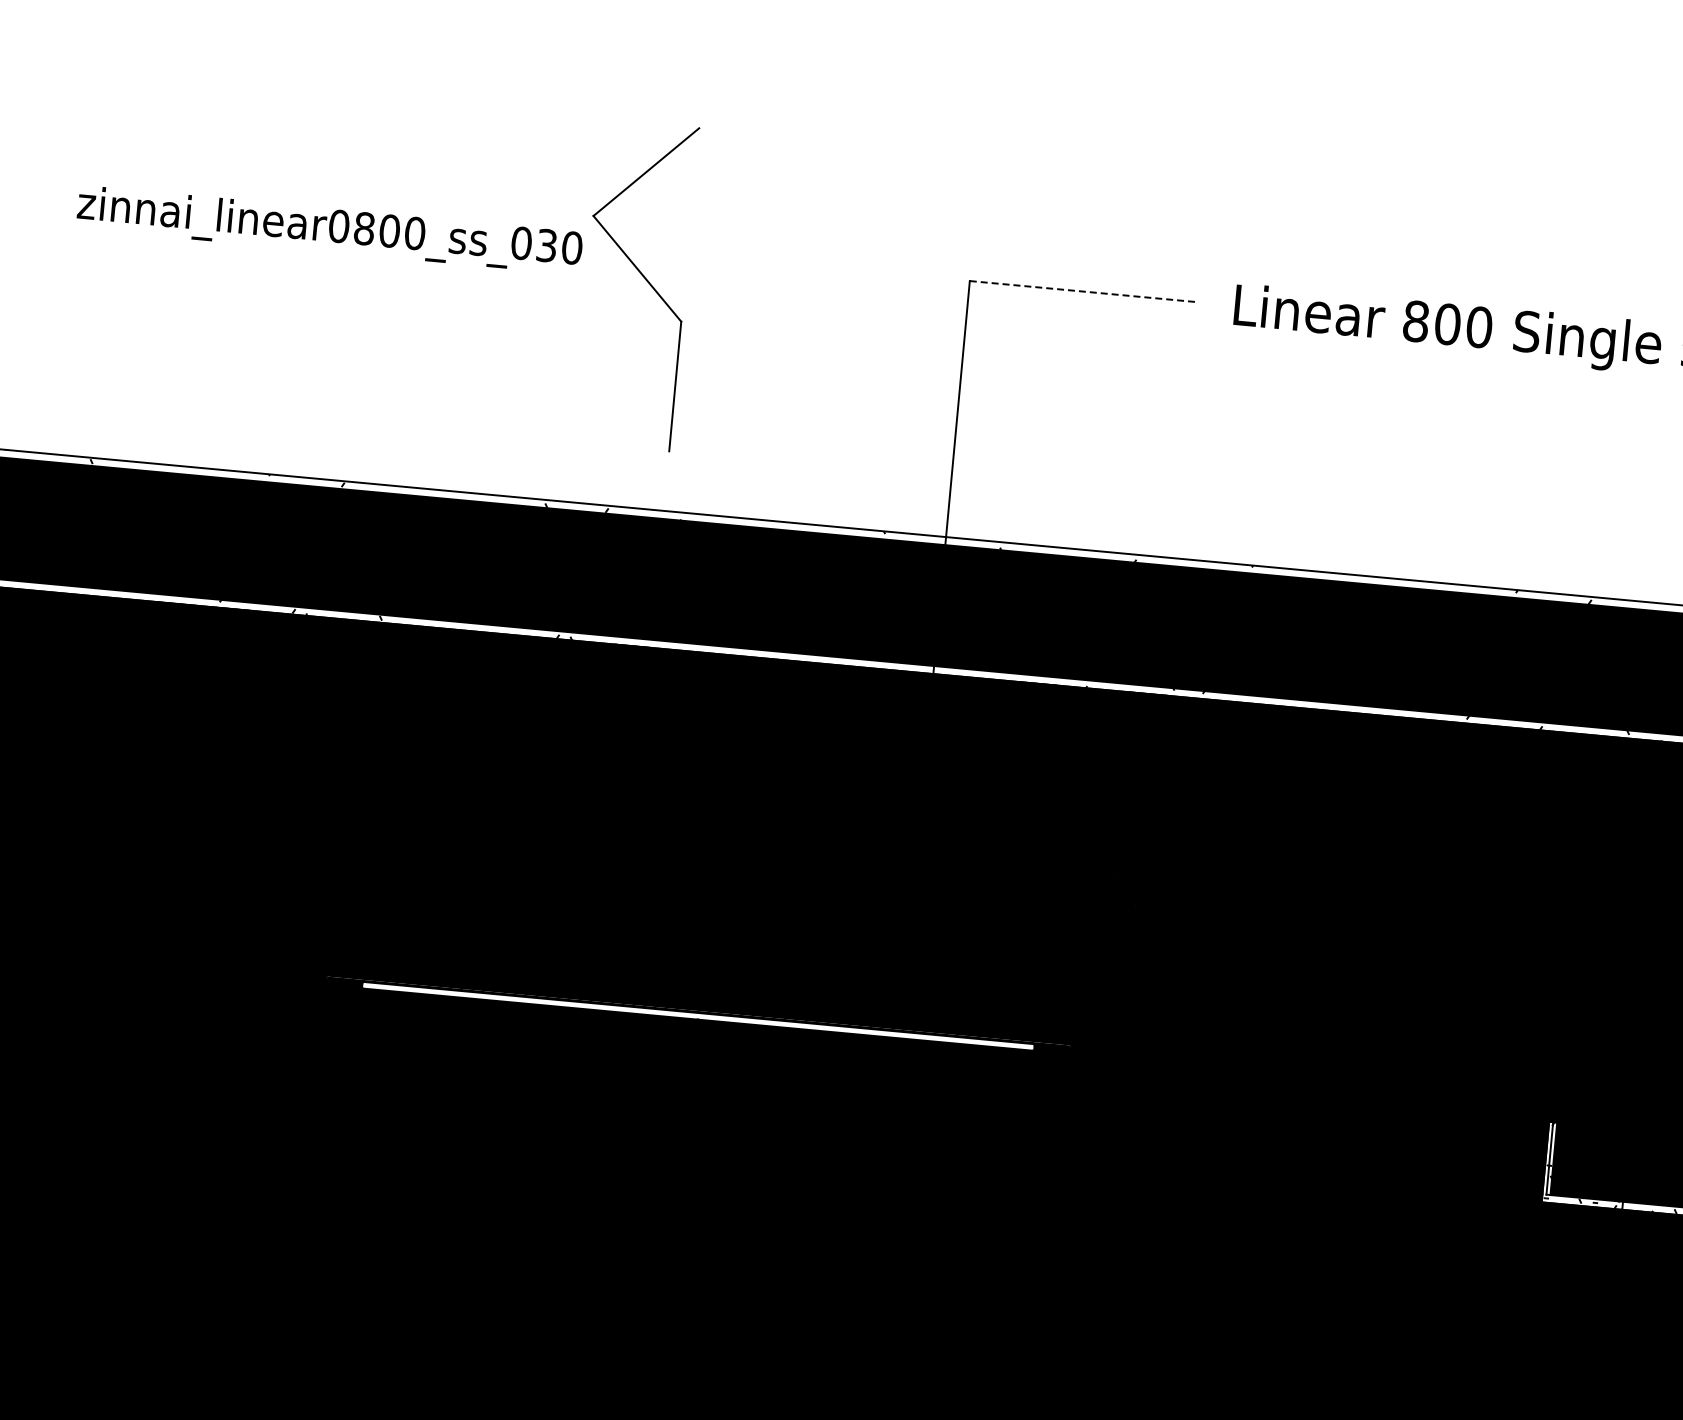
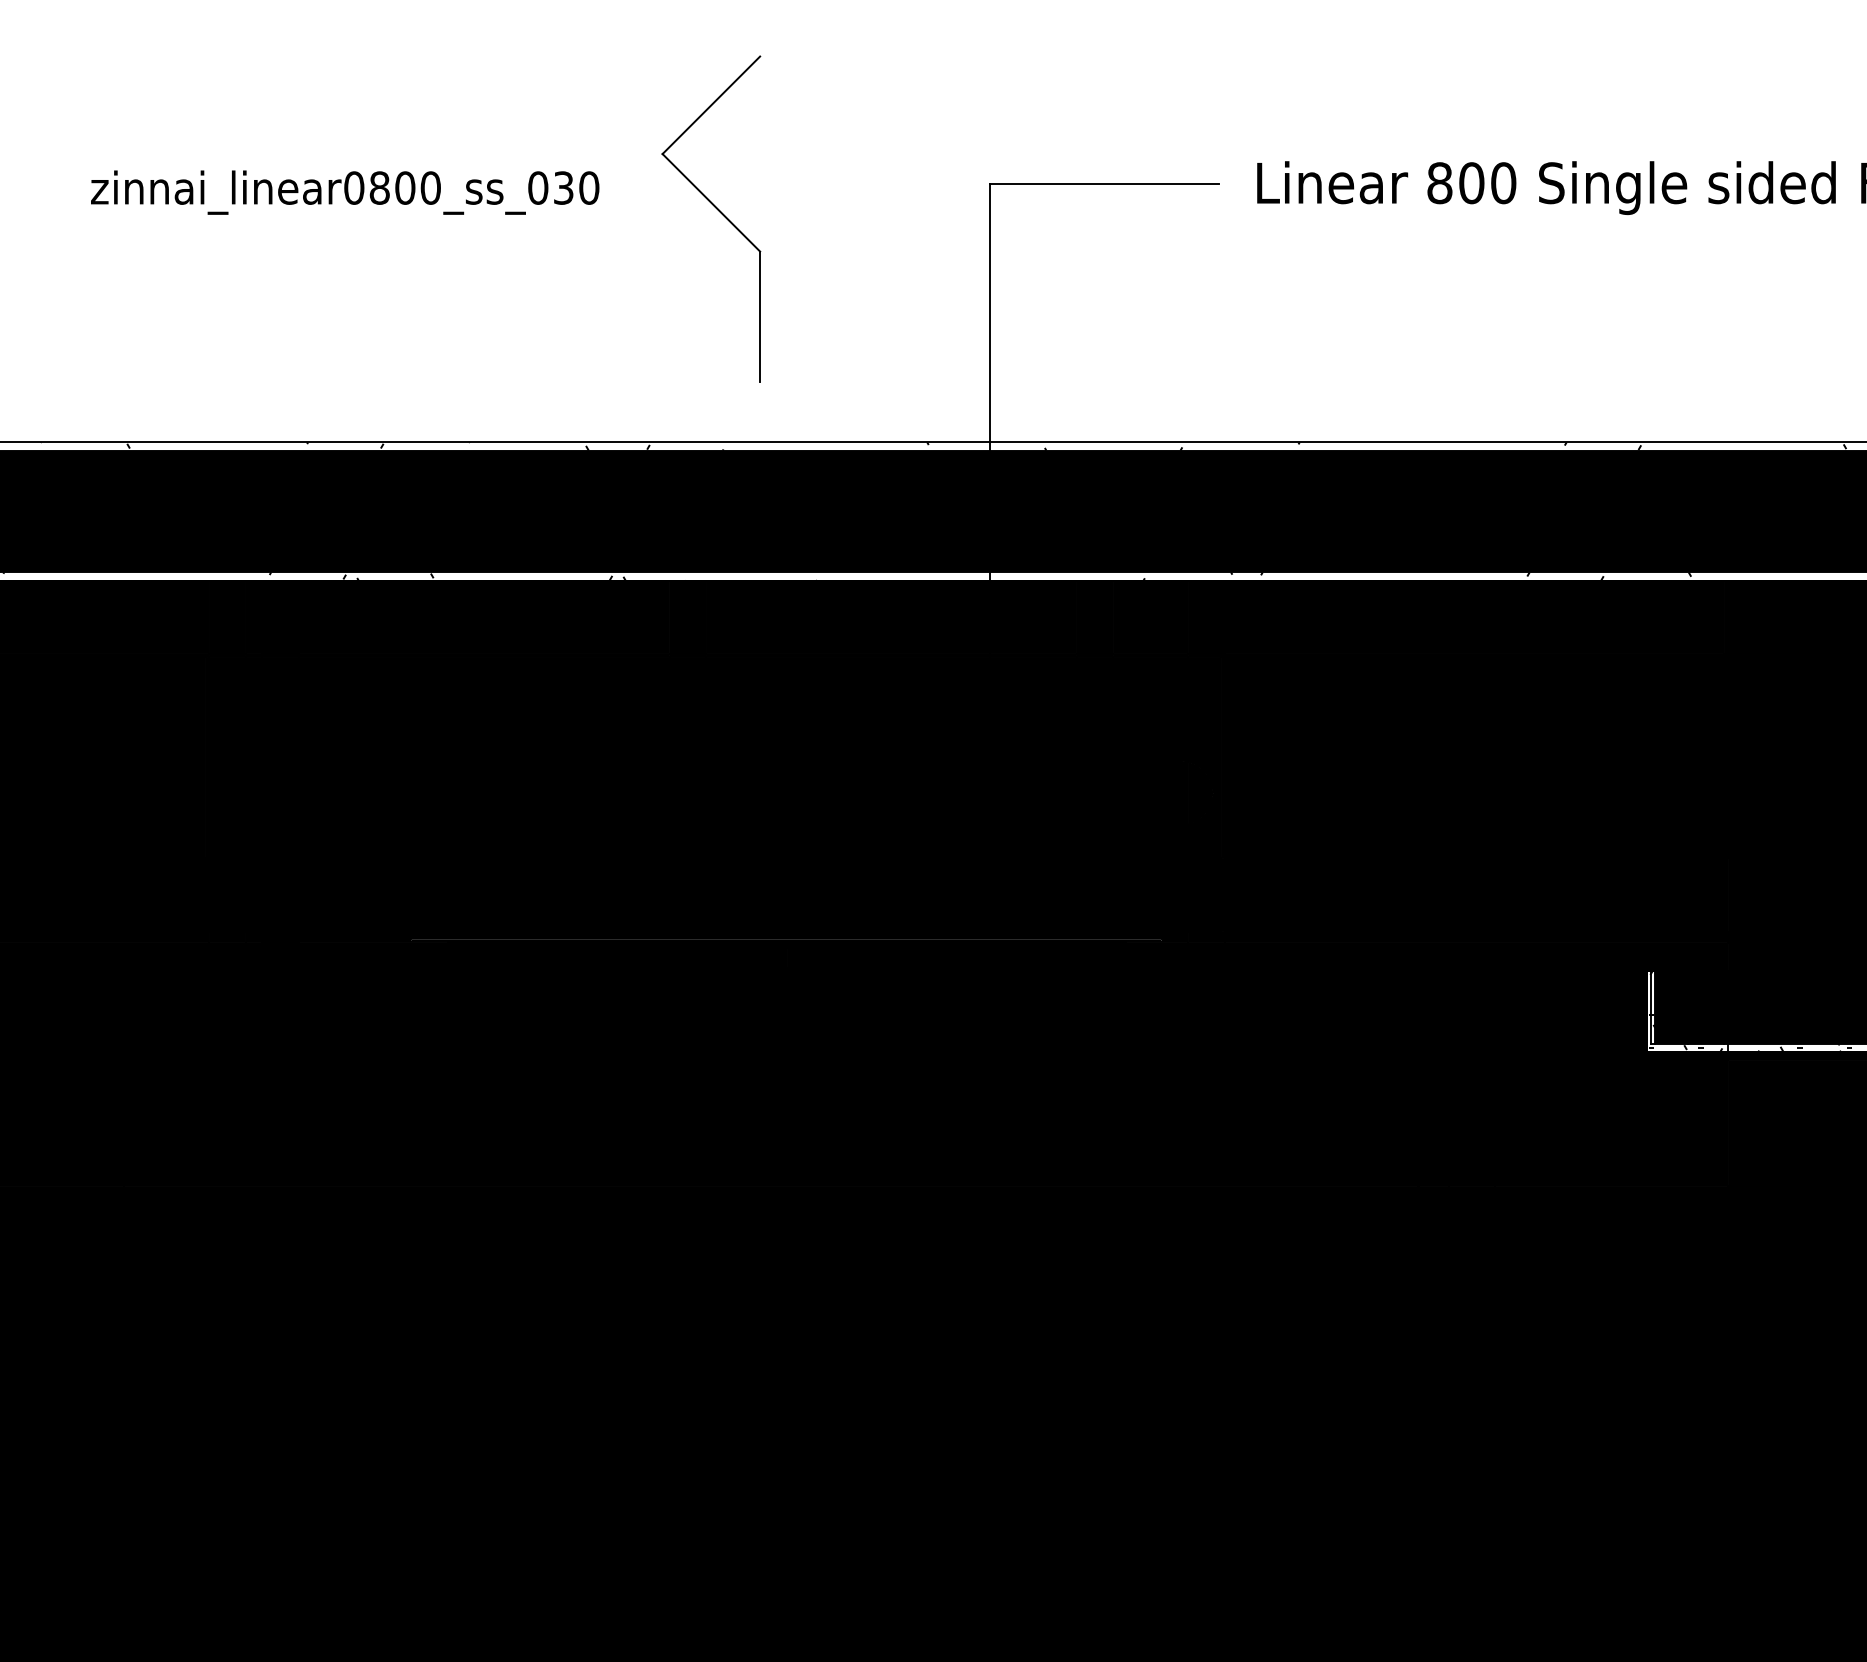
part: (643, 278) -> (718, 211), moved
line: (1083, 291) -> (1104, 184), dashed -> solid
fill: (697, 1026) -> (786, 954), added

